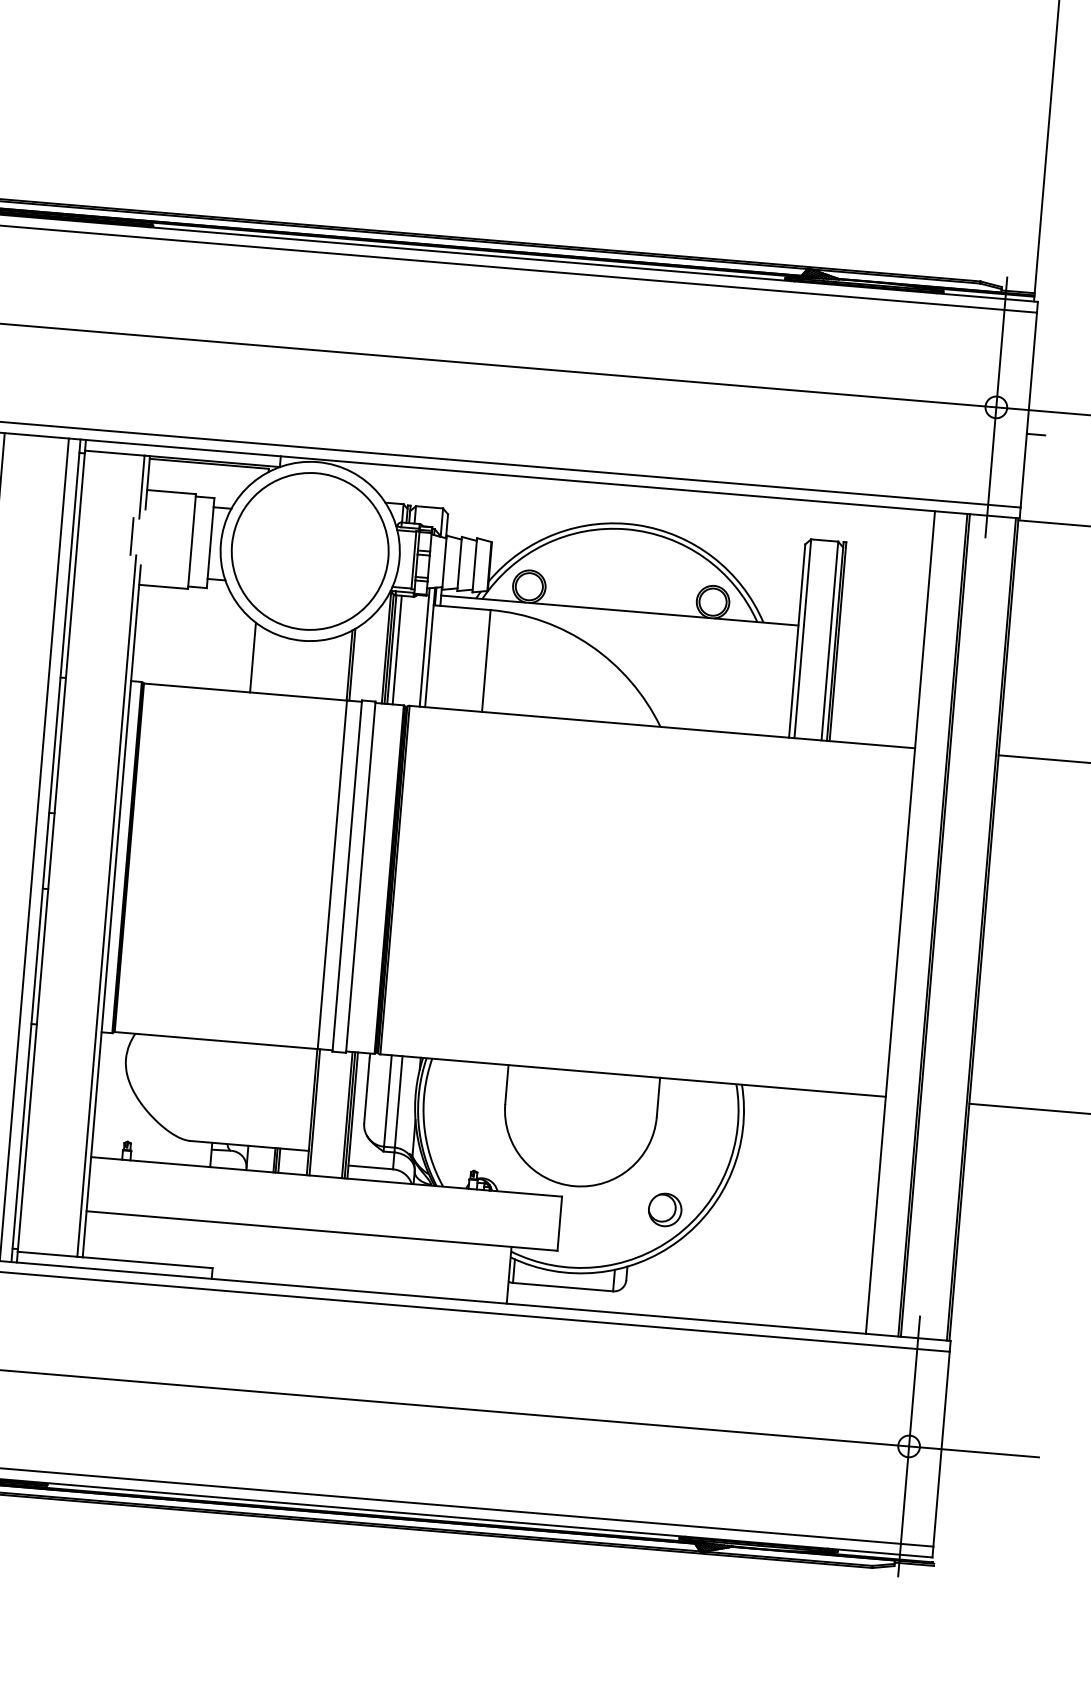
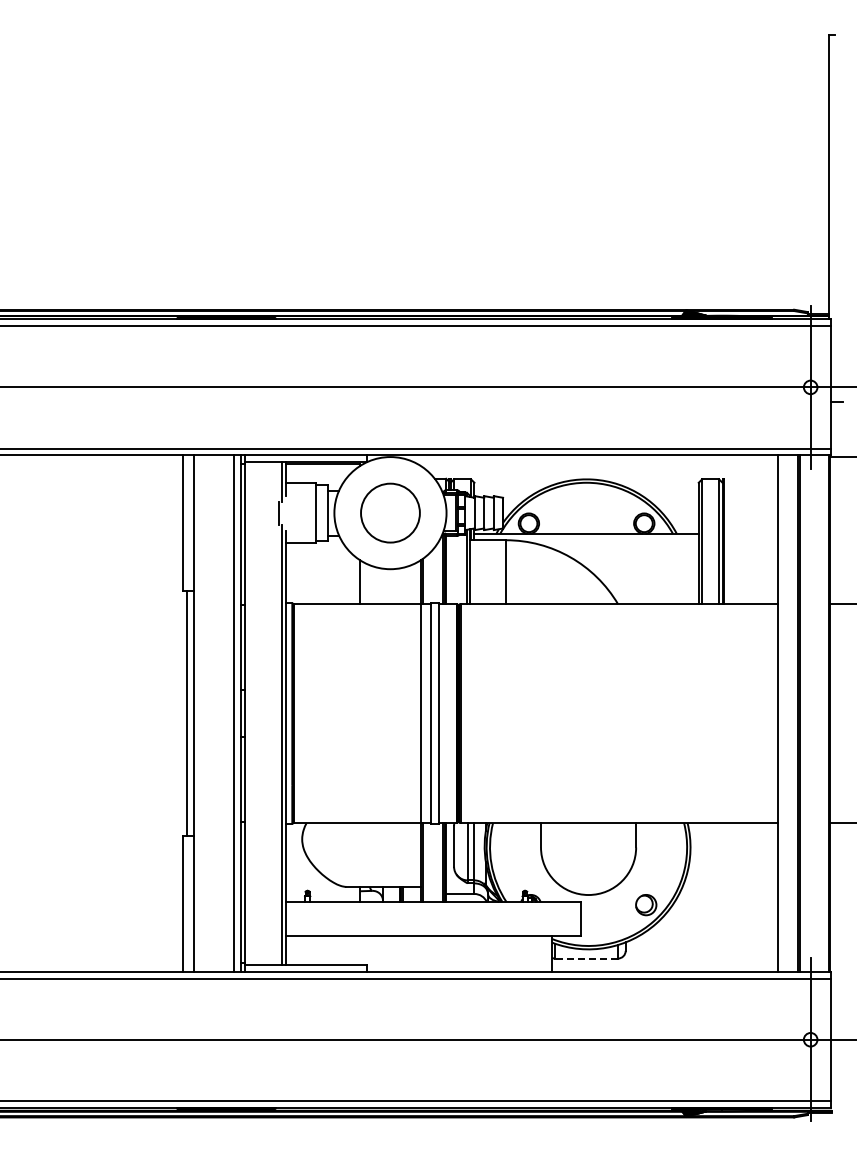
circle: (310, 552) -> (390, 513), size x0.6
line: (396, 649) -> (449, 569), removed
line: (562, 1287) -> (586, 958), solid -> dashed

